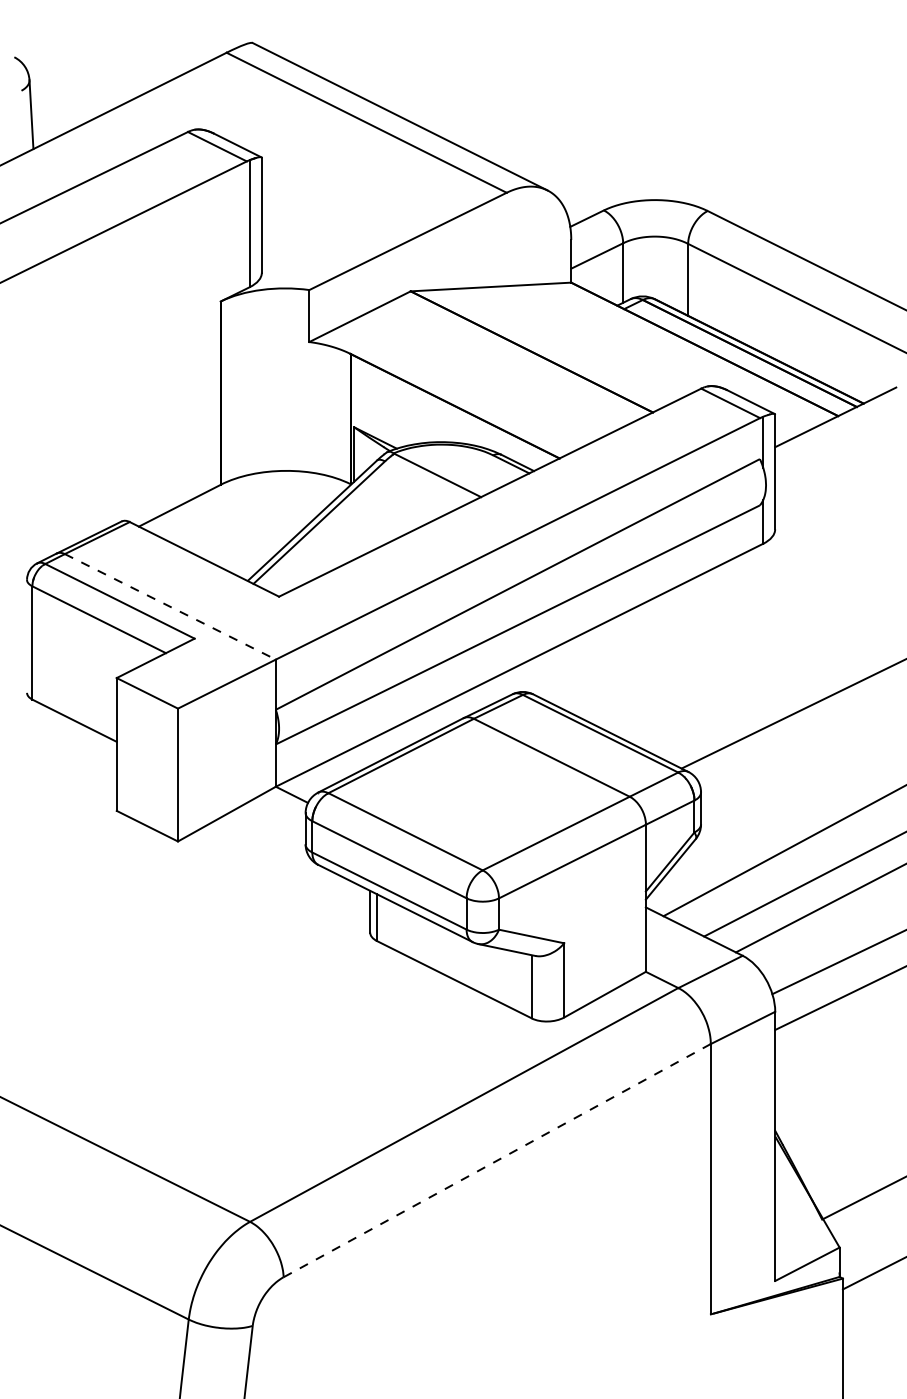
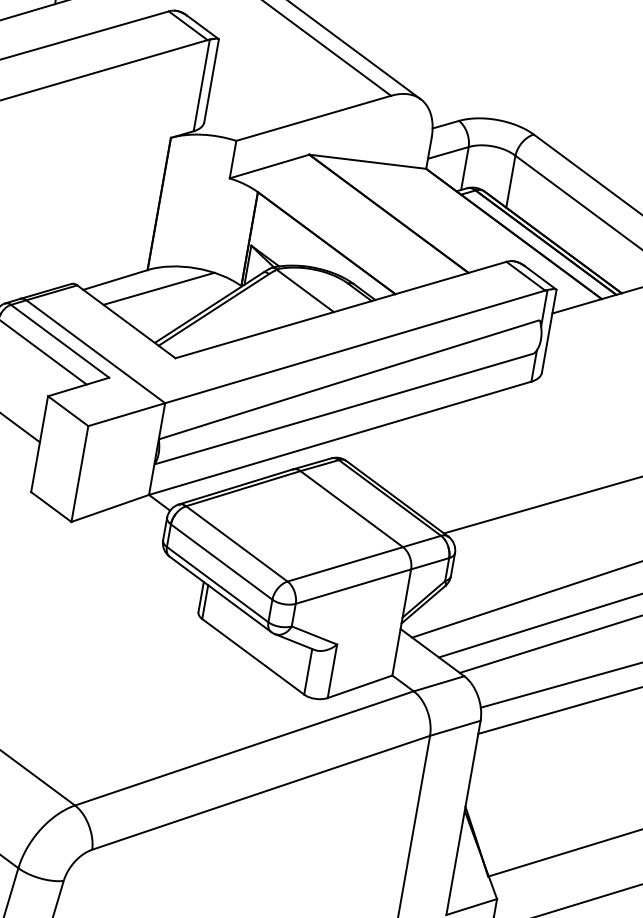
line: (240, 506) -> (159, 288), added
line: (170, 606) -> (95, 351), dashed -> solid
line: (496, 1160) -> (260, 792), dashed -> solid

